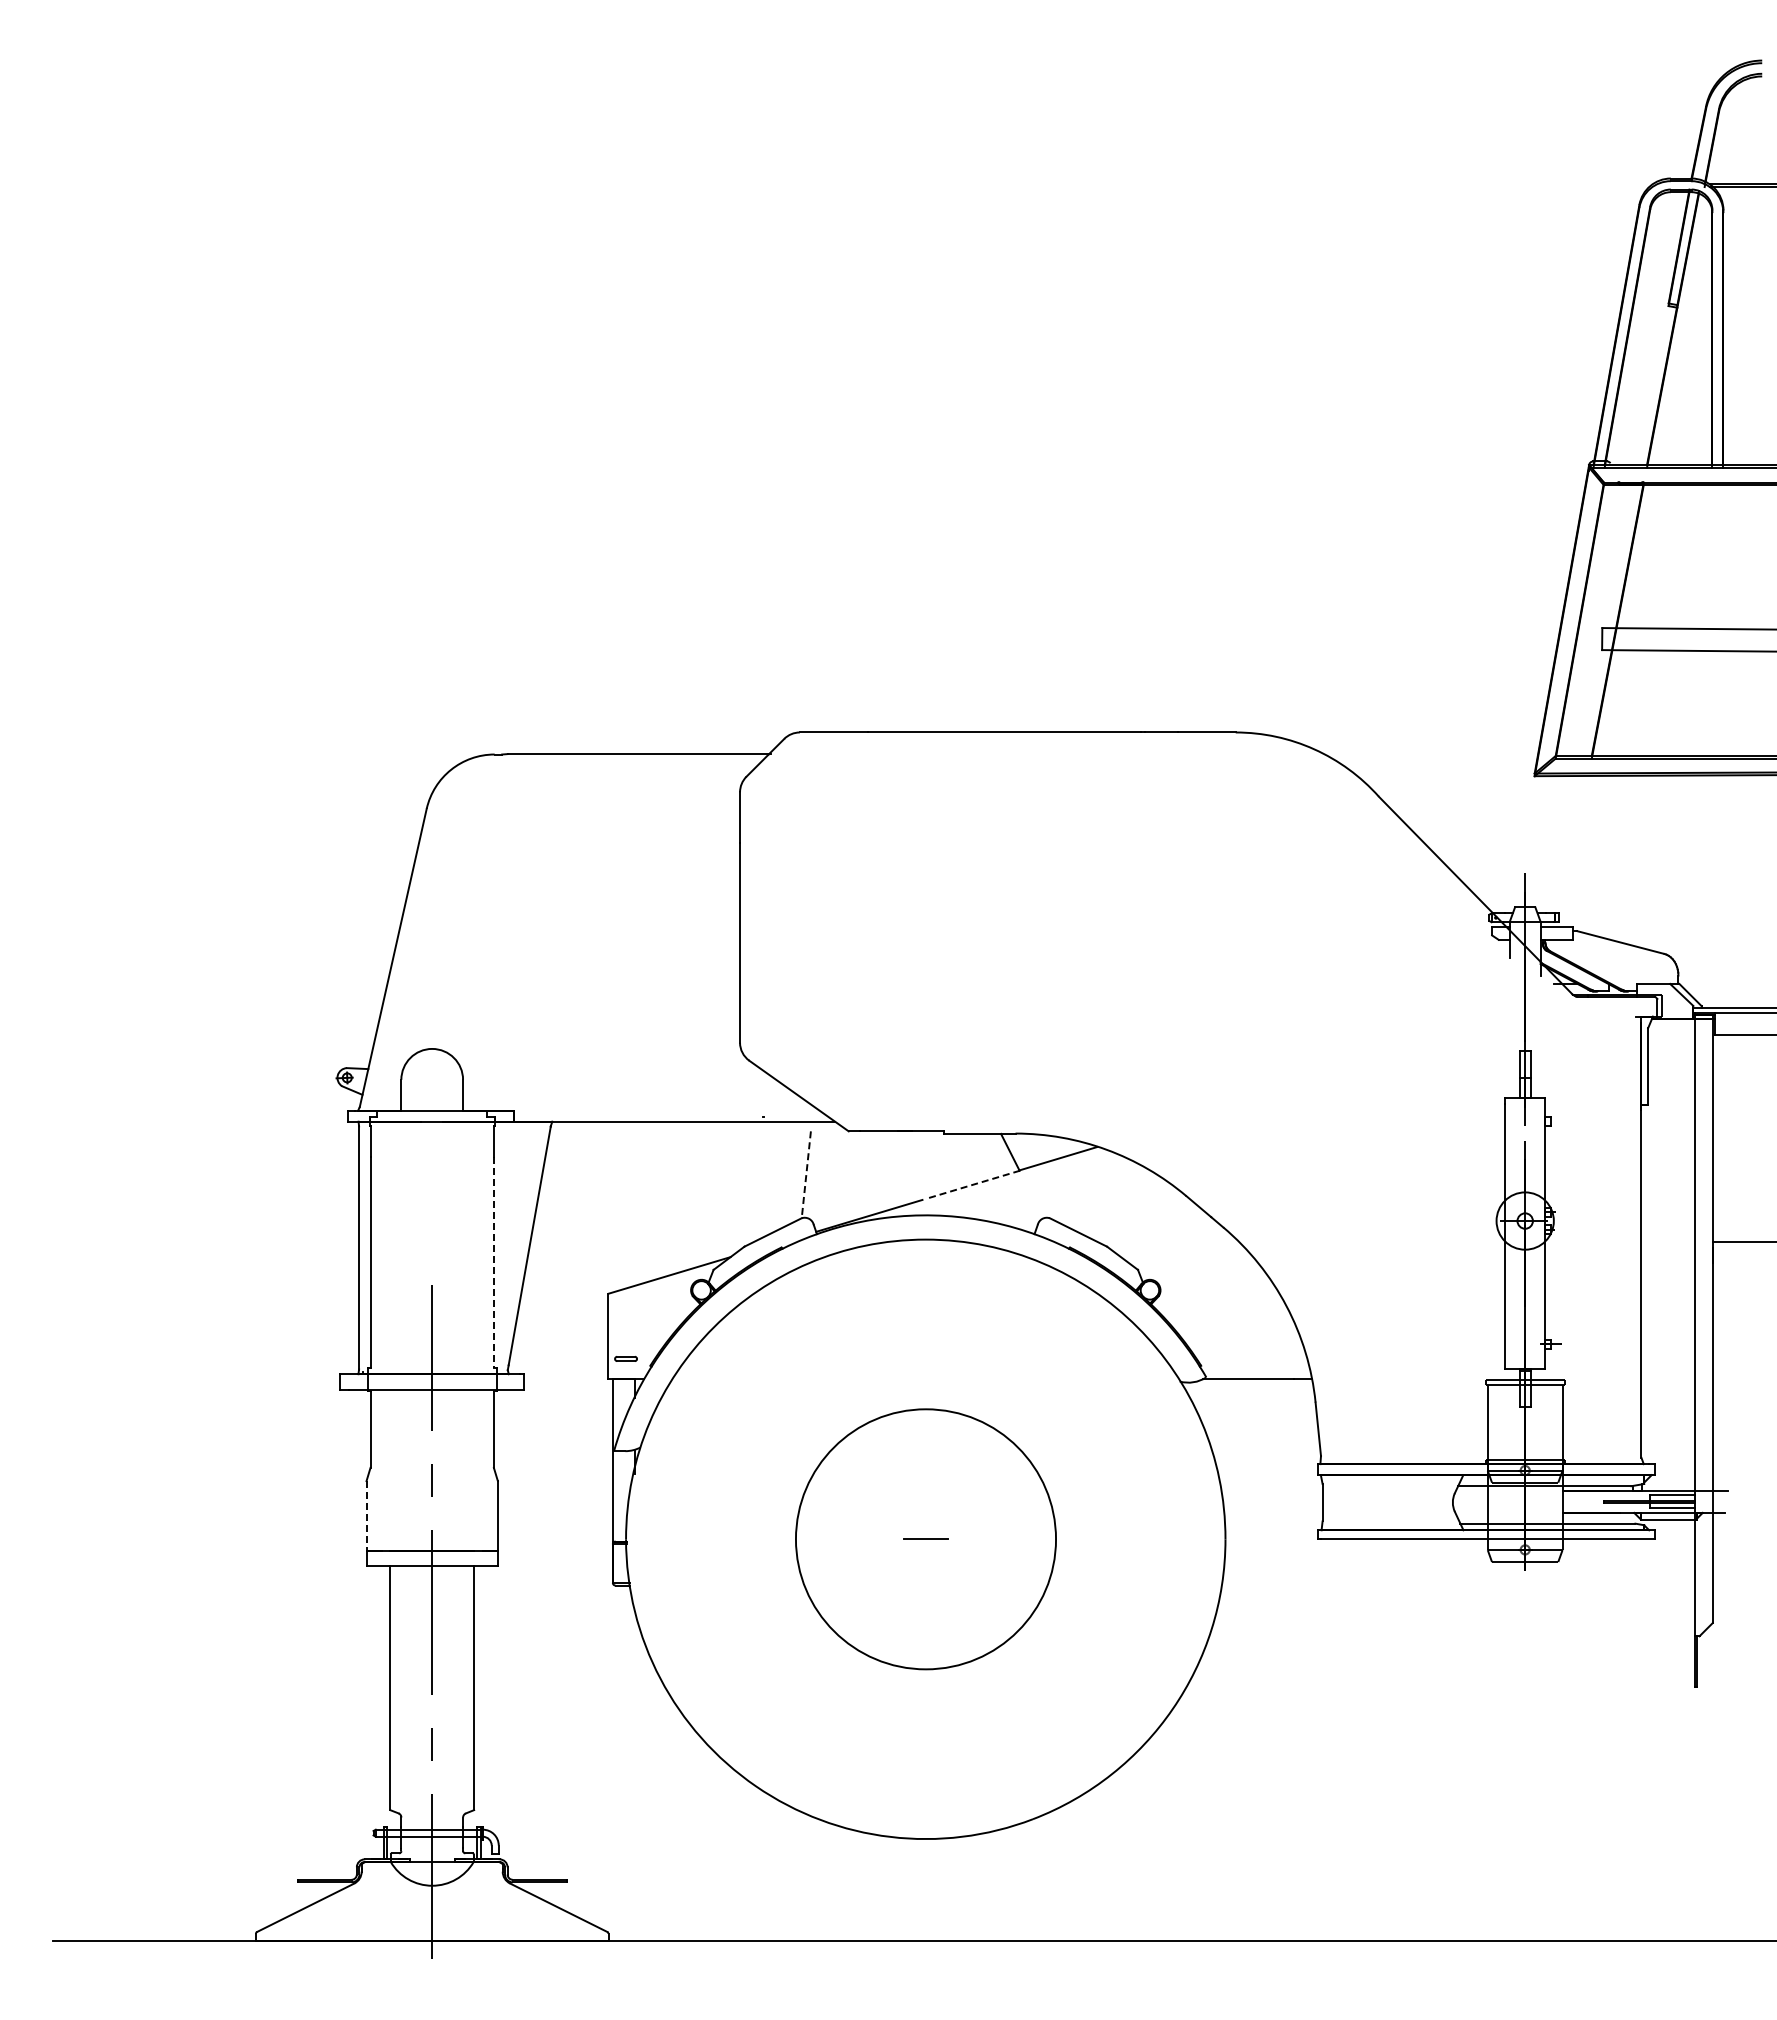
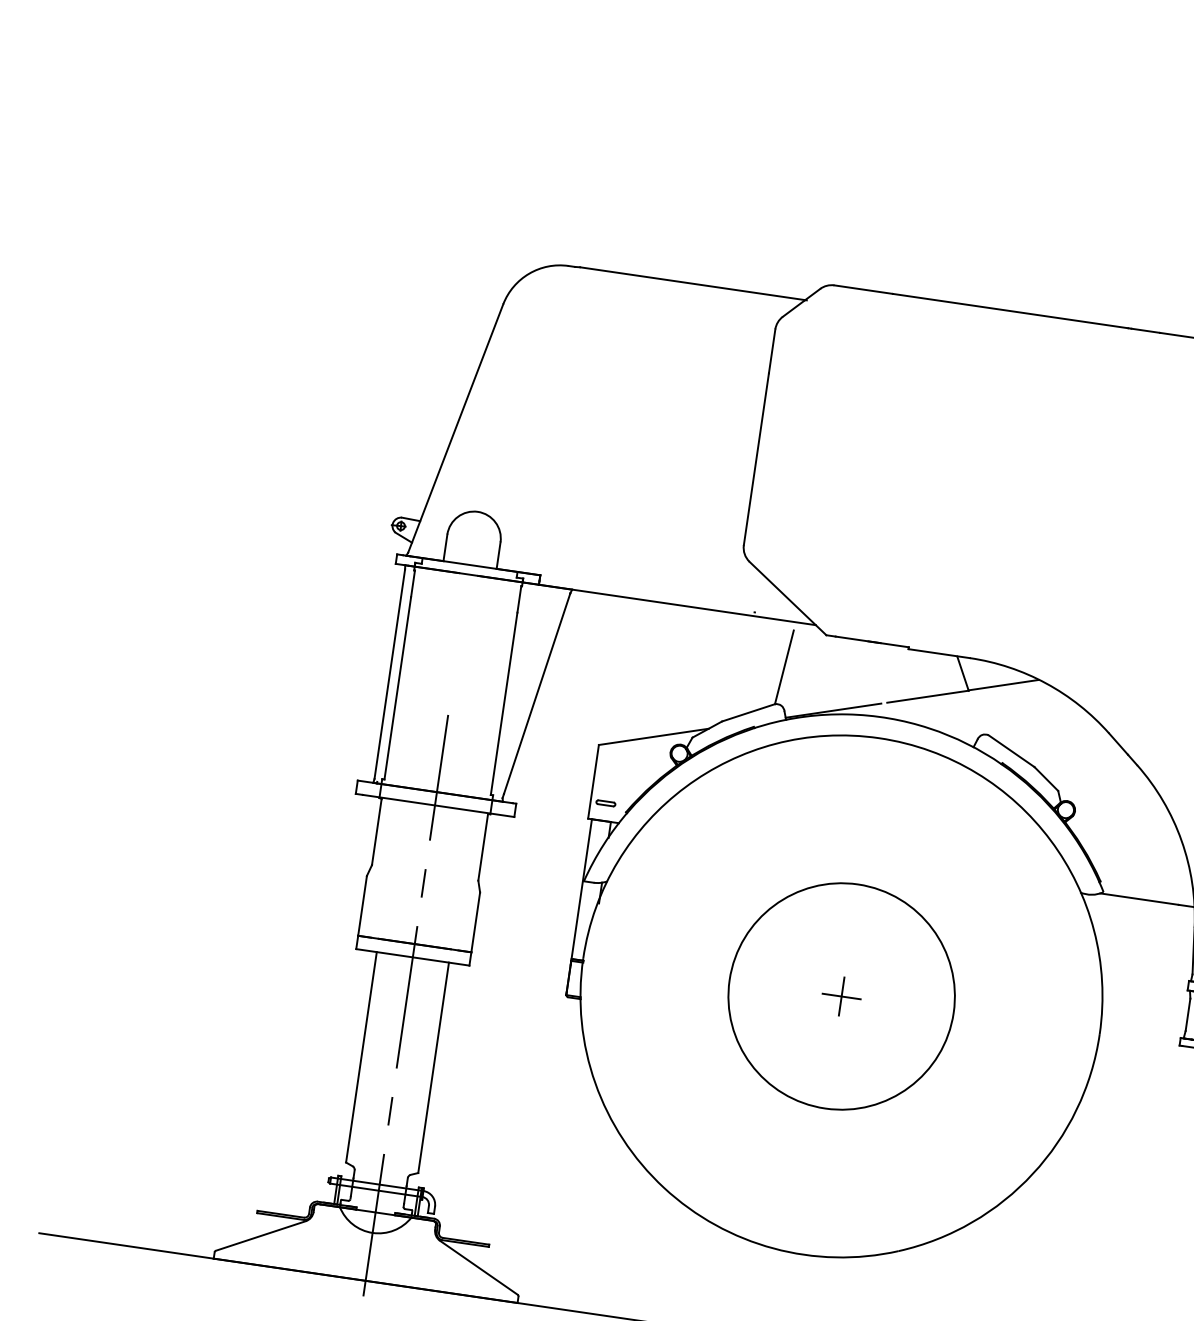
line: (806, 1174) -> (784, 667), dashed -> solid
line: (974, 1184) -> (928, 696), dashed -> solid
line: (493, 1262) -> (503, 703), dashed -> solid
line: (366, 1515) -> (362, 905), dashed -> solid
line: (926, 1539) -> (842, 996), added

